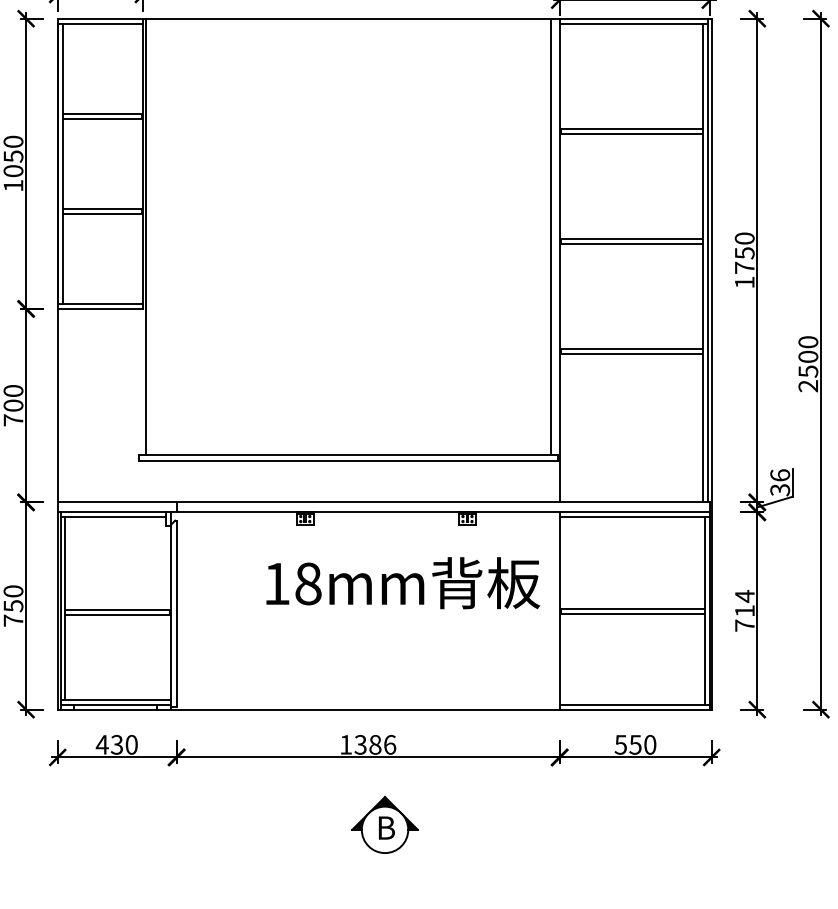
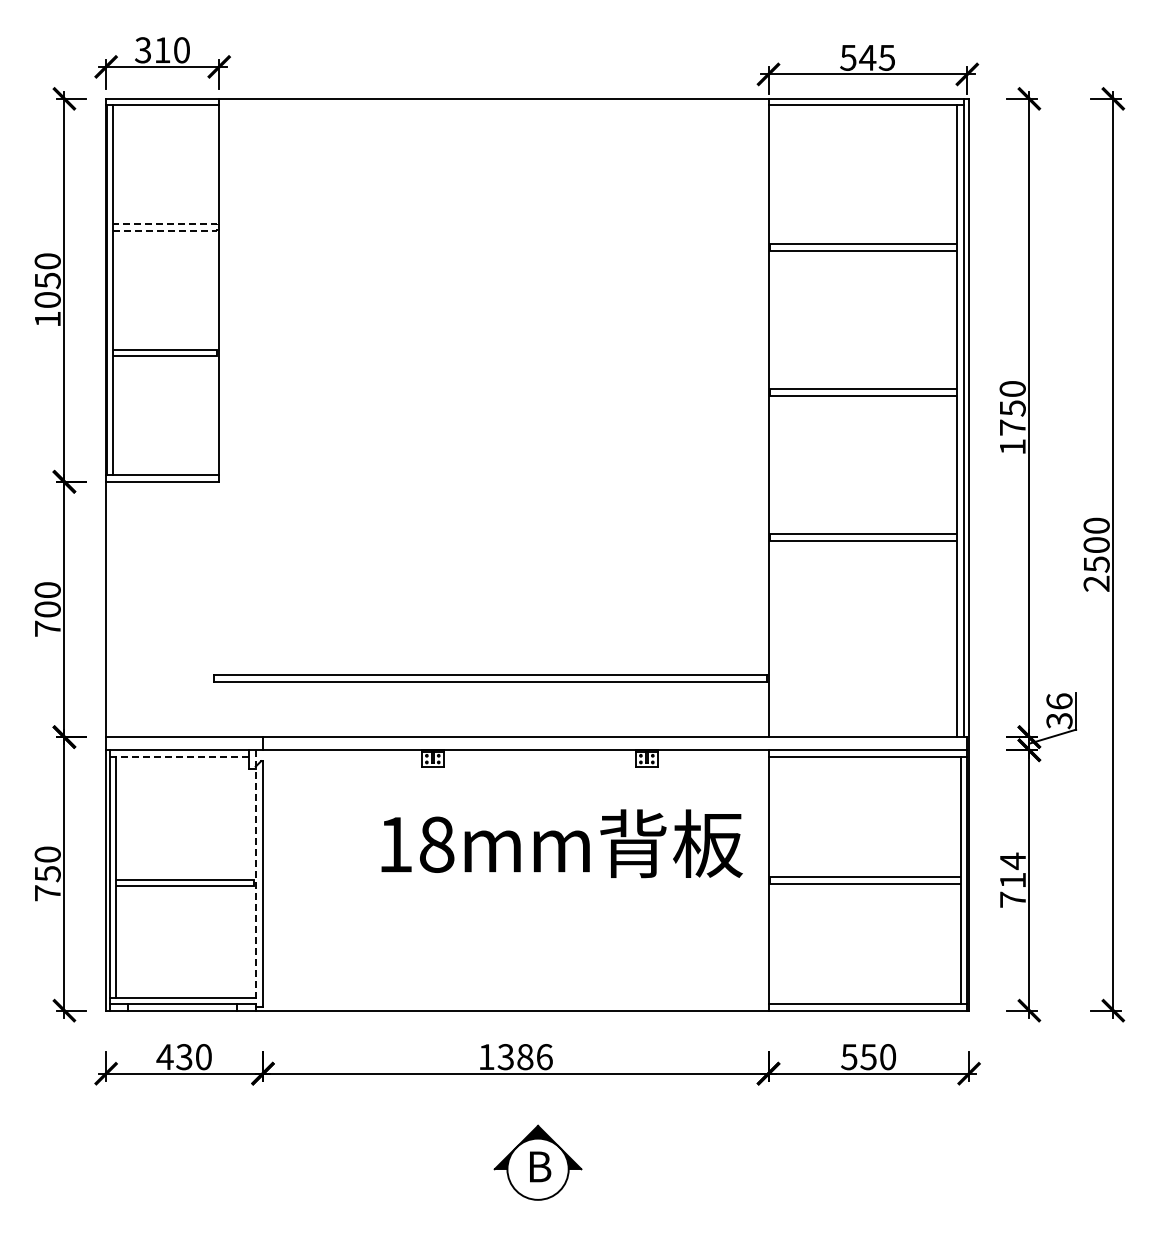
line: (142, 116) -> (217, 227), solid -> dashed
line: (145, 236) -> (222, 386), removed
line: (551, 236) -> (757, 386), removed
line: (113, 517) -> (179, 756), solid -> dashed
line: (170, 610) -> (255, 879), solid -> dashed

